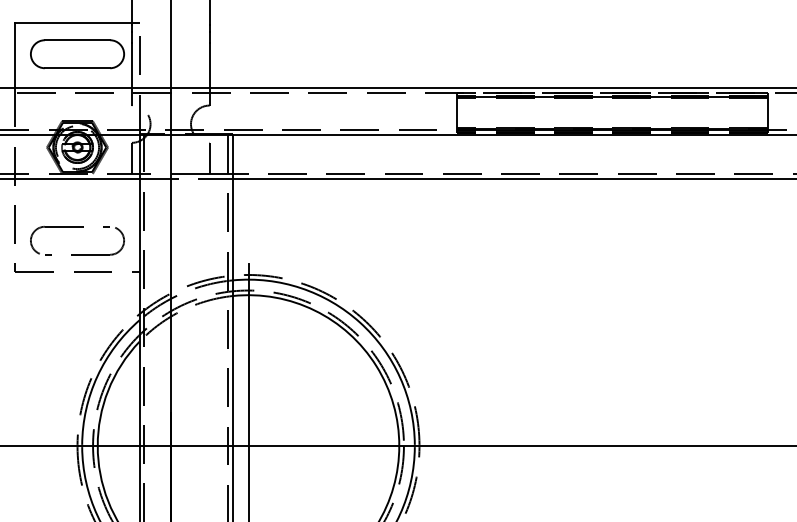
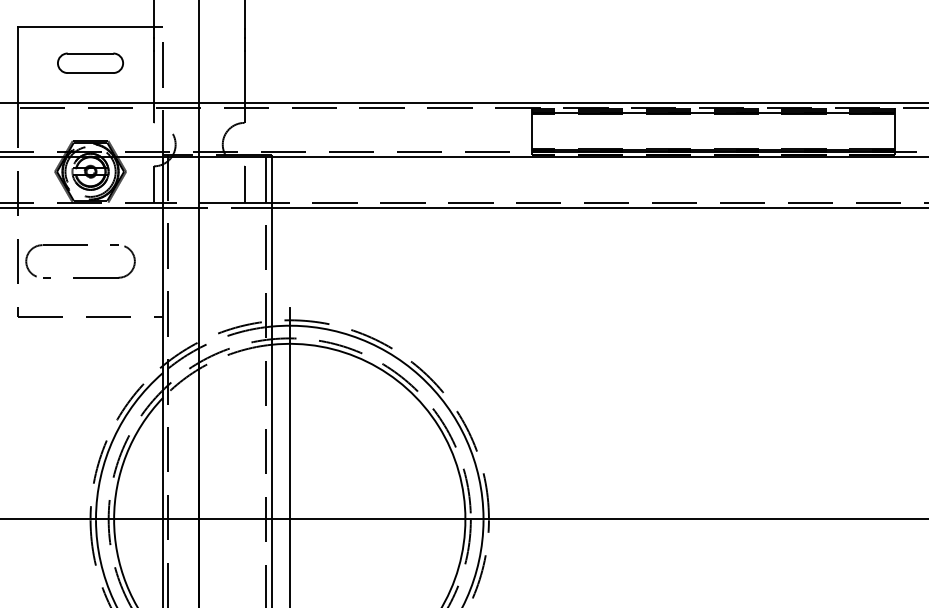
part: (77, 54) -> (90, 63), size x0.6
part: (77, 227) -> (80, 245), moved

